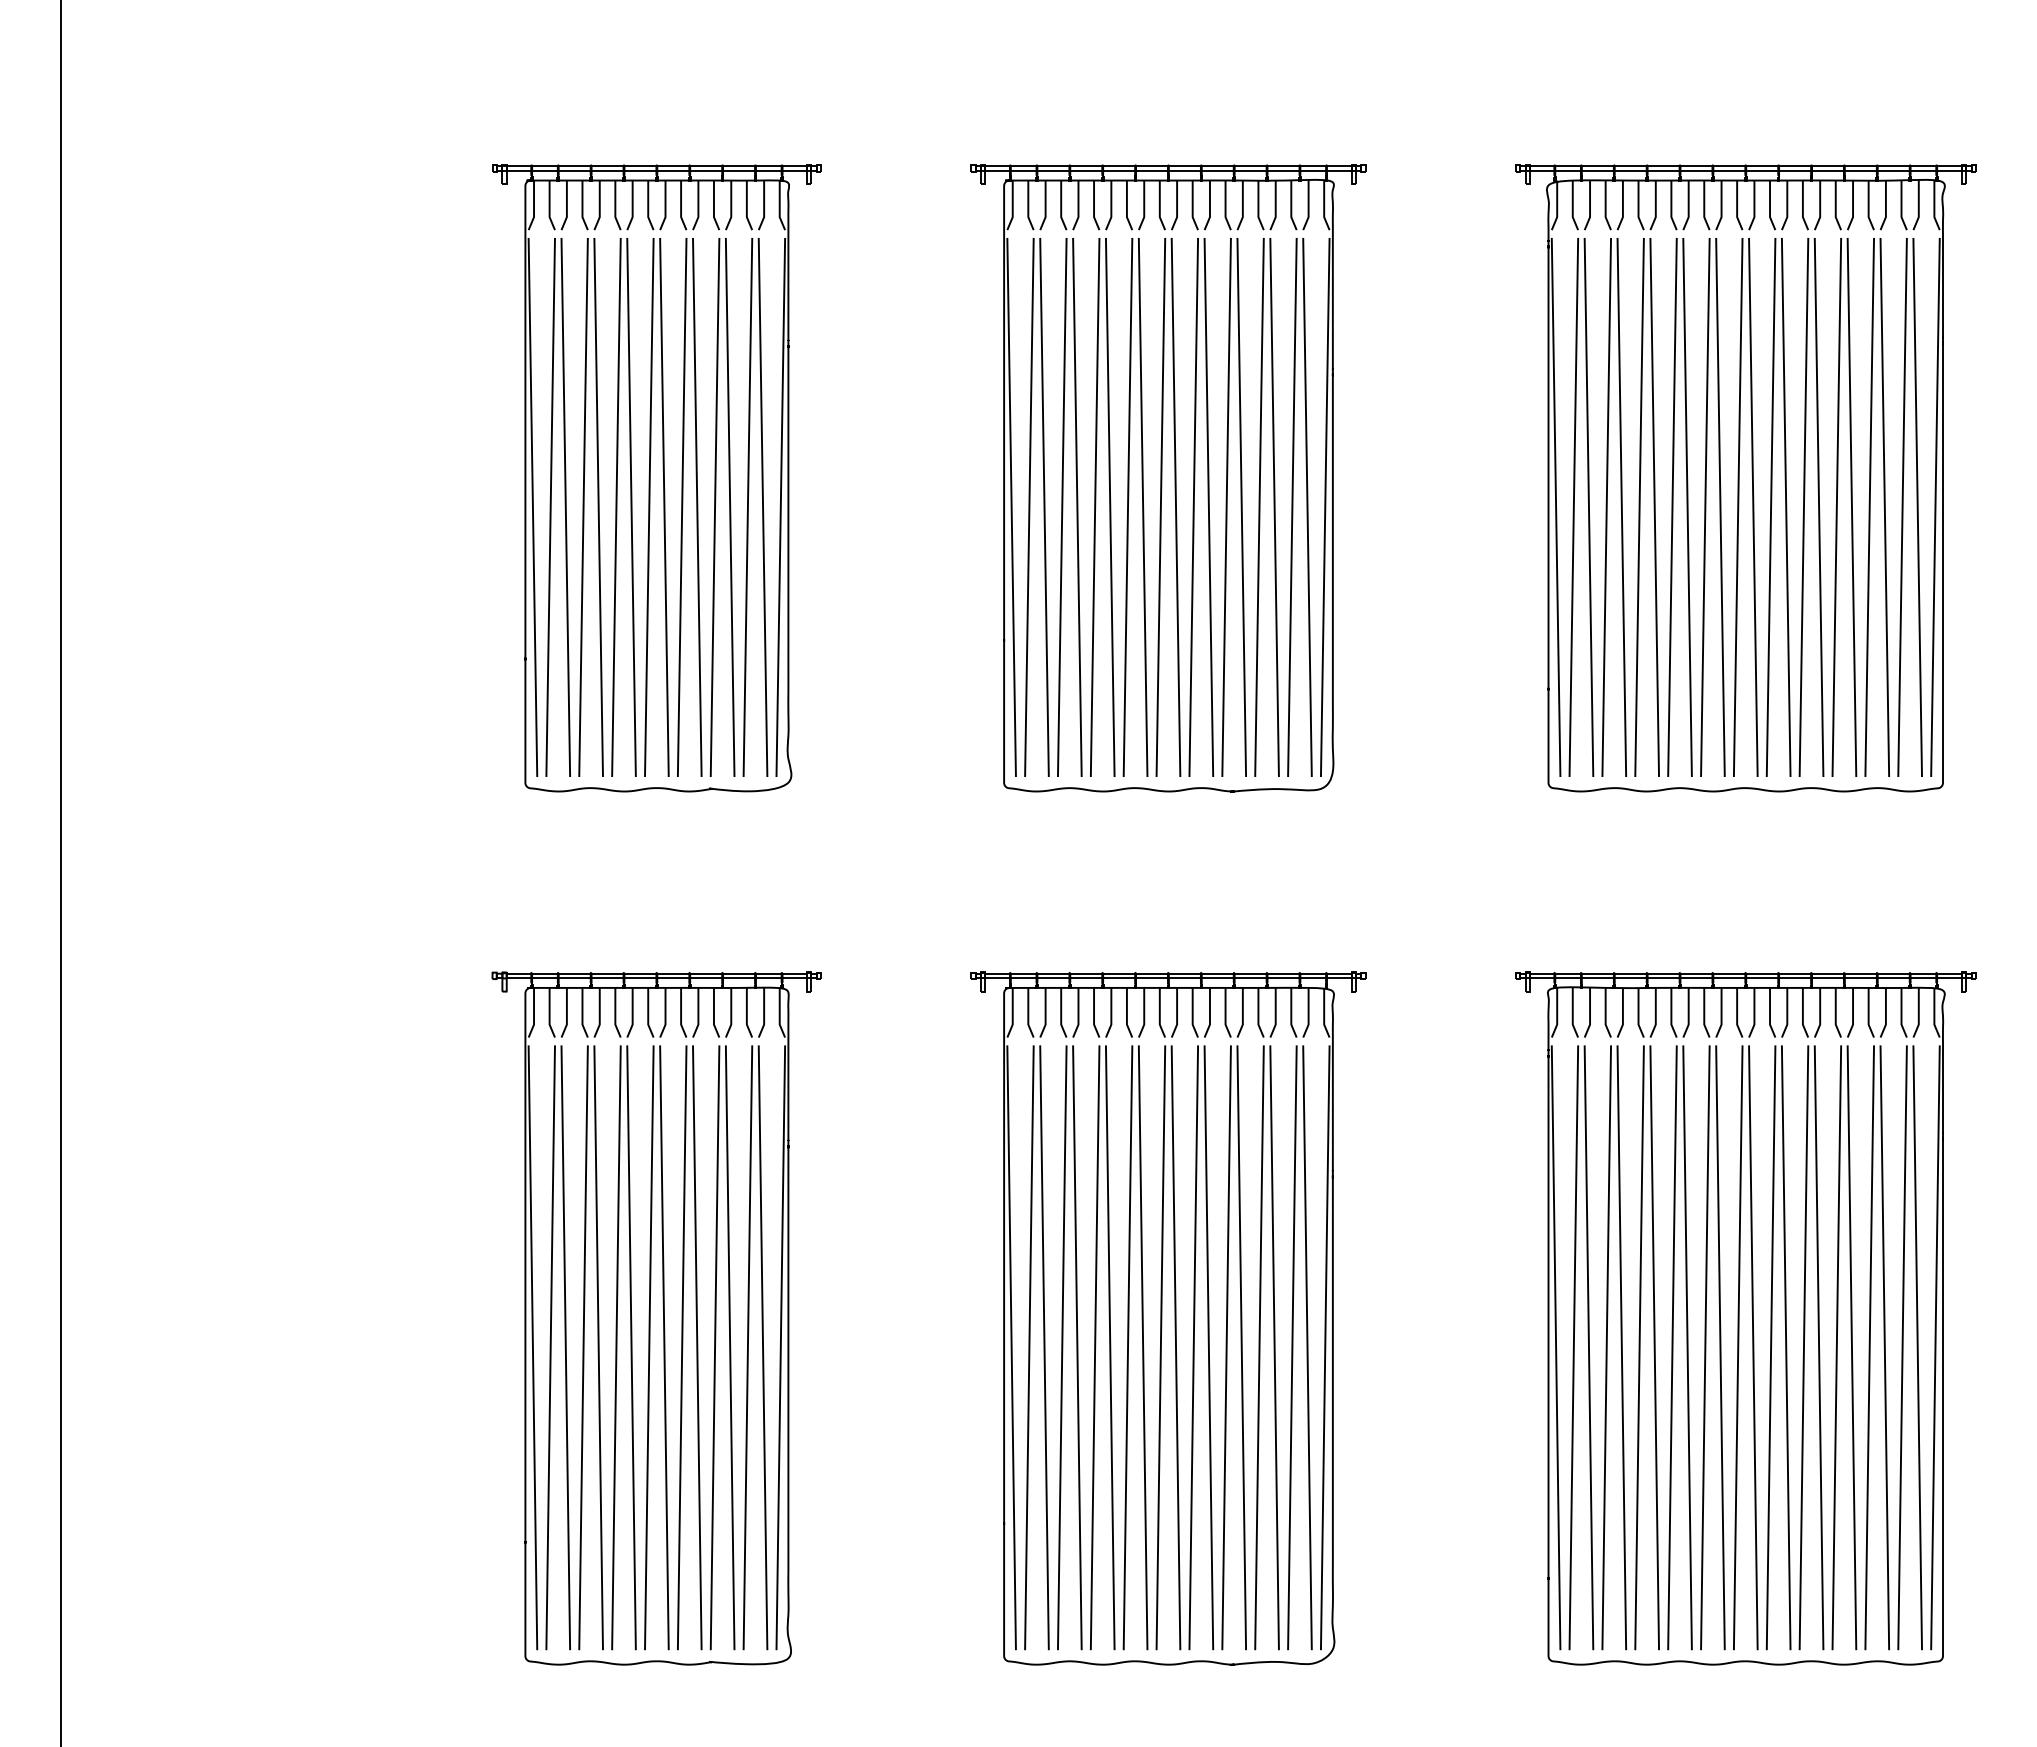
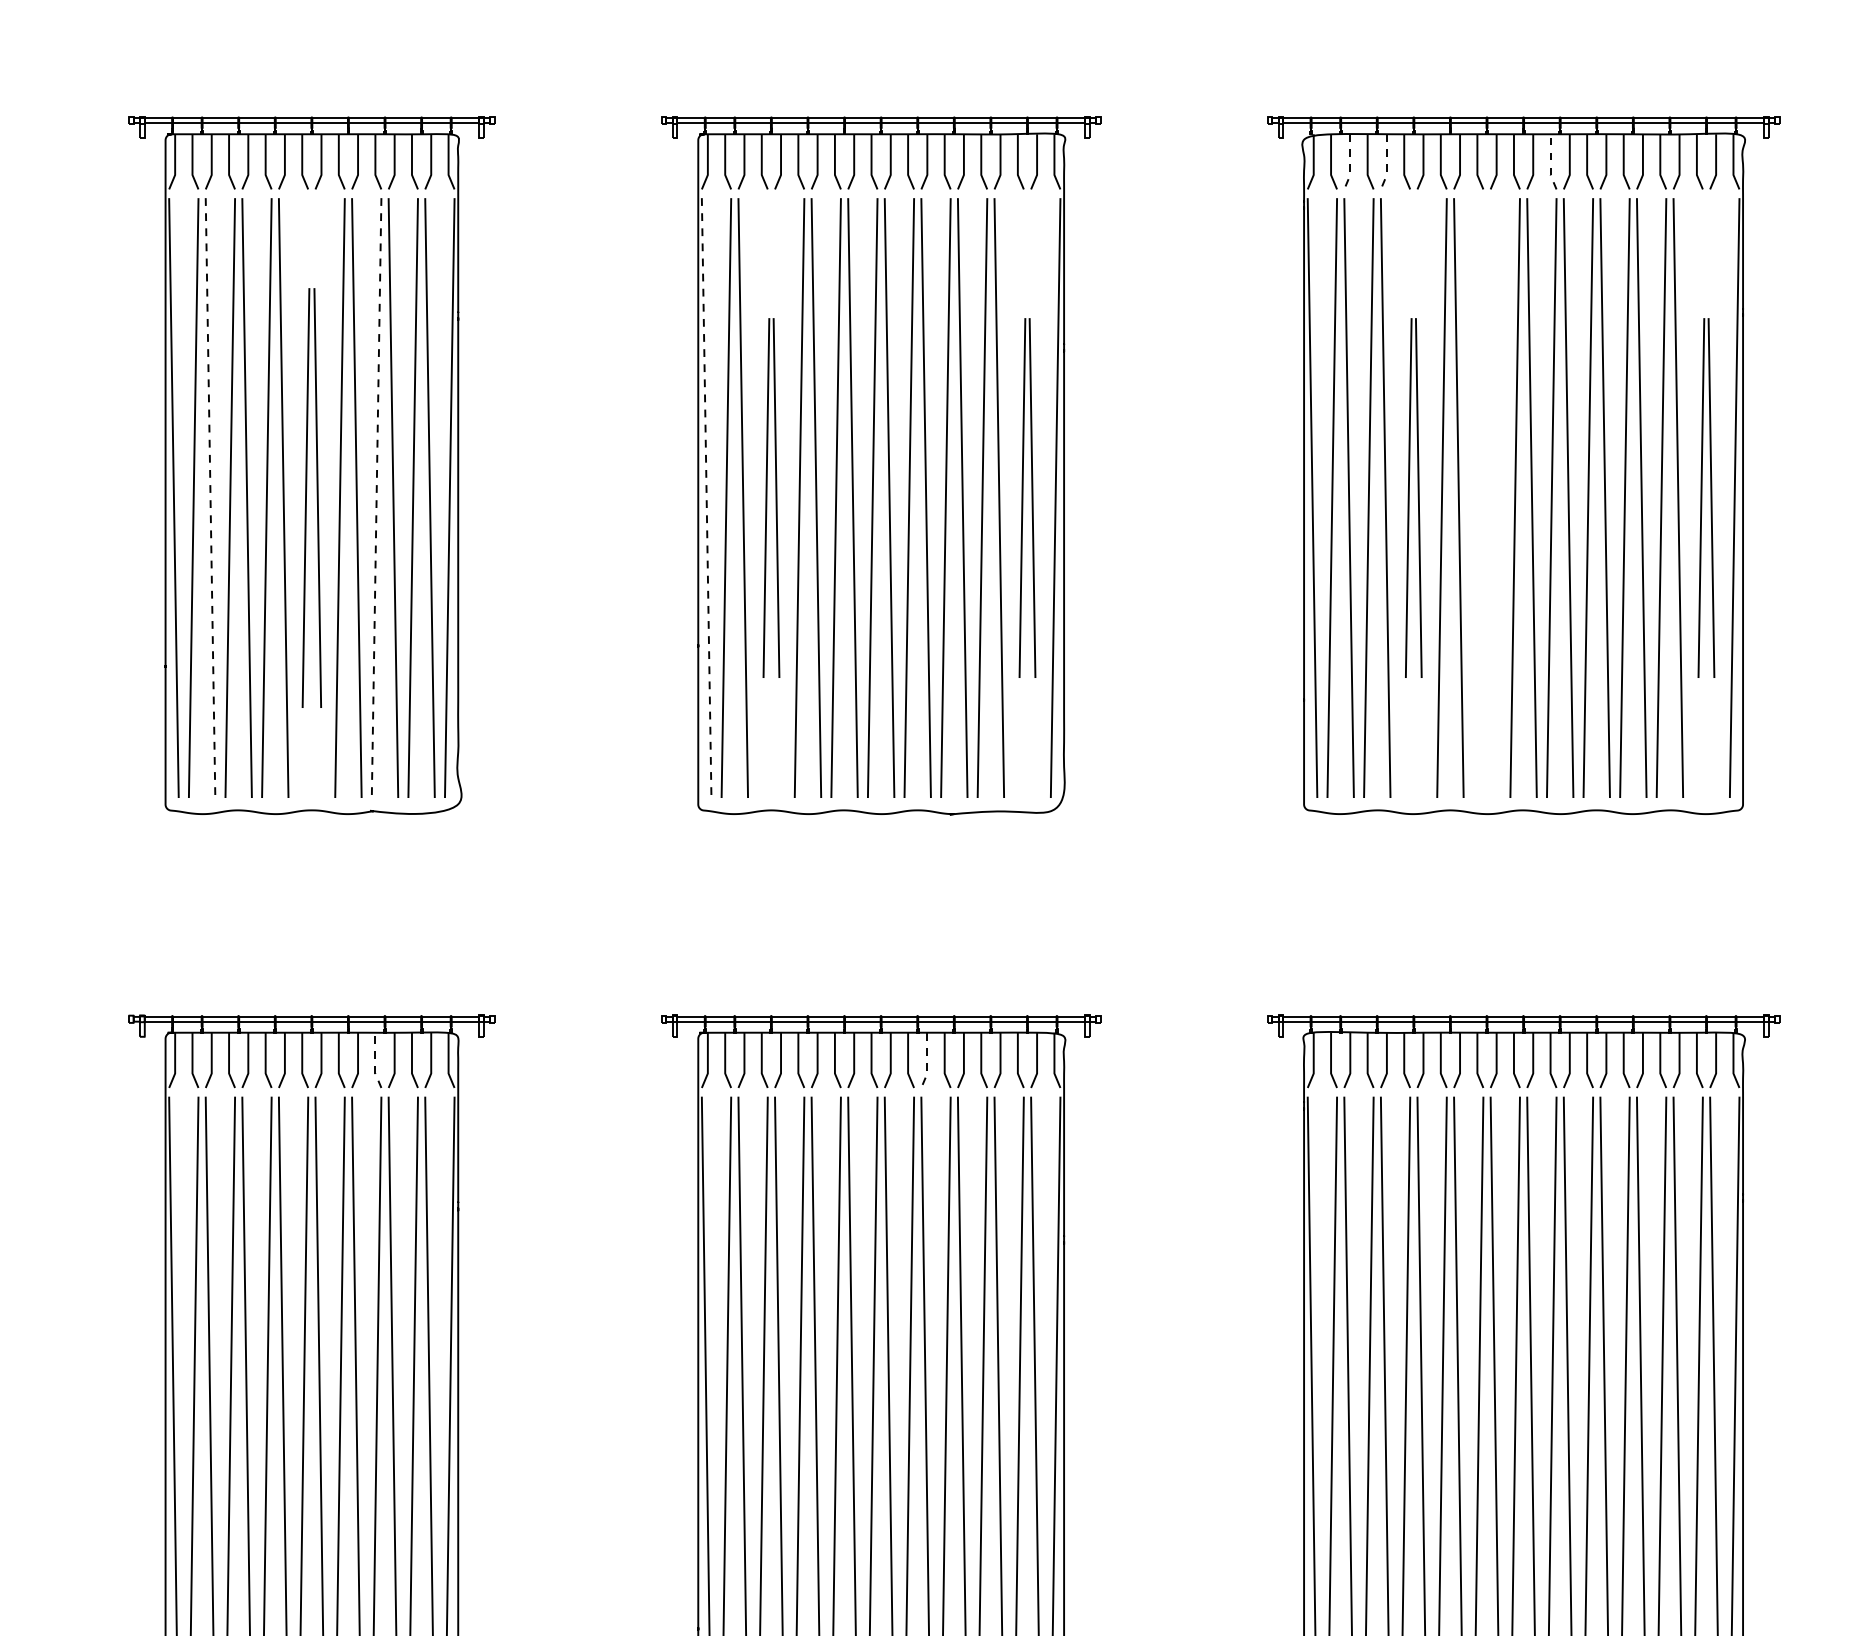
line: (1770, 206) -> (1551, 163), solid -> dashed
line: (1590, 207) -> (1350, 164), solid -> dashed
line: (1622, 207) -> (1386, 164), solid -> dashed
line: (565, 507) -> (210, 498), solid -> dashed
part: (656, 507) -> (311, 498), size x0.7
line: (715, 507) -> (377, 498), solid -> dashed
line: (1011, 507) -> (706, 498), solid -> dashed
part: (1069, 507) -> (771, 498), size x0.6
part: (1299, 507) -> (1026, 498), size x0.6
part: (1646, 507) -> (1413, 498), size x0.6
part: (1712, 507) -> (1486, 498), removed
part: (1909, 507) -> (1705, 498), size x0.6
line: (713, 1013) -> (374, 1061), solid -> dashed
line: (1209, 1014) -> (926, 1062), solid -> dashed

